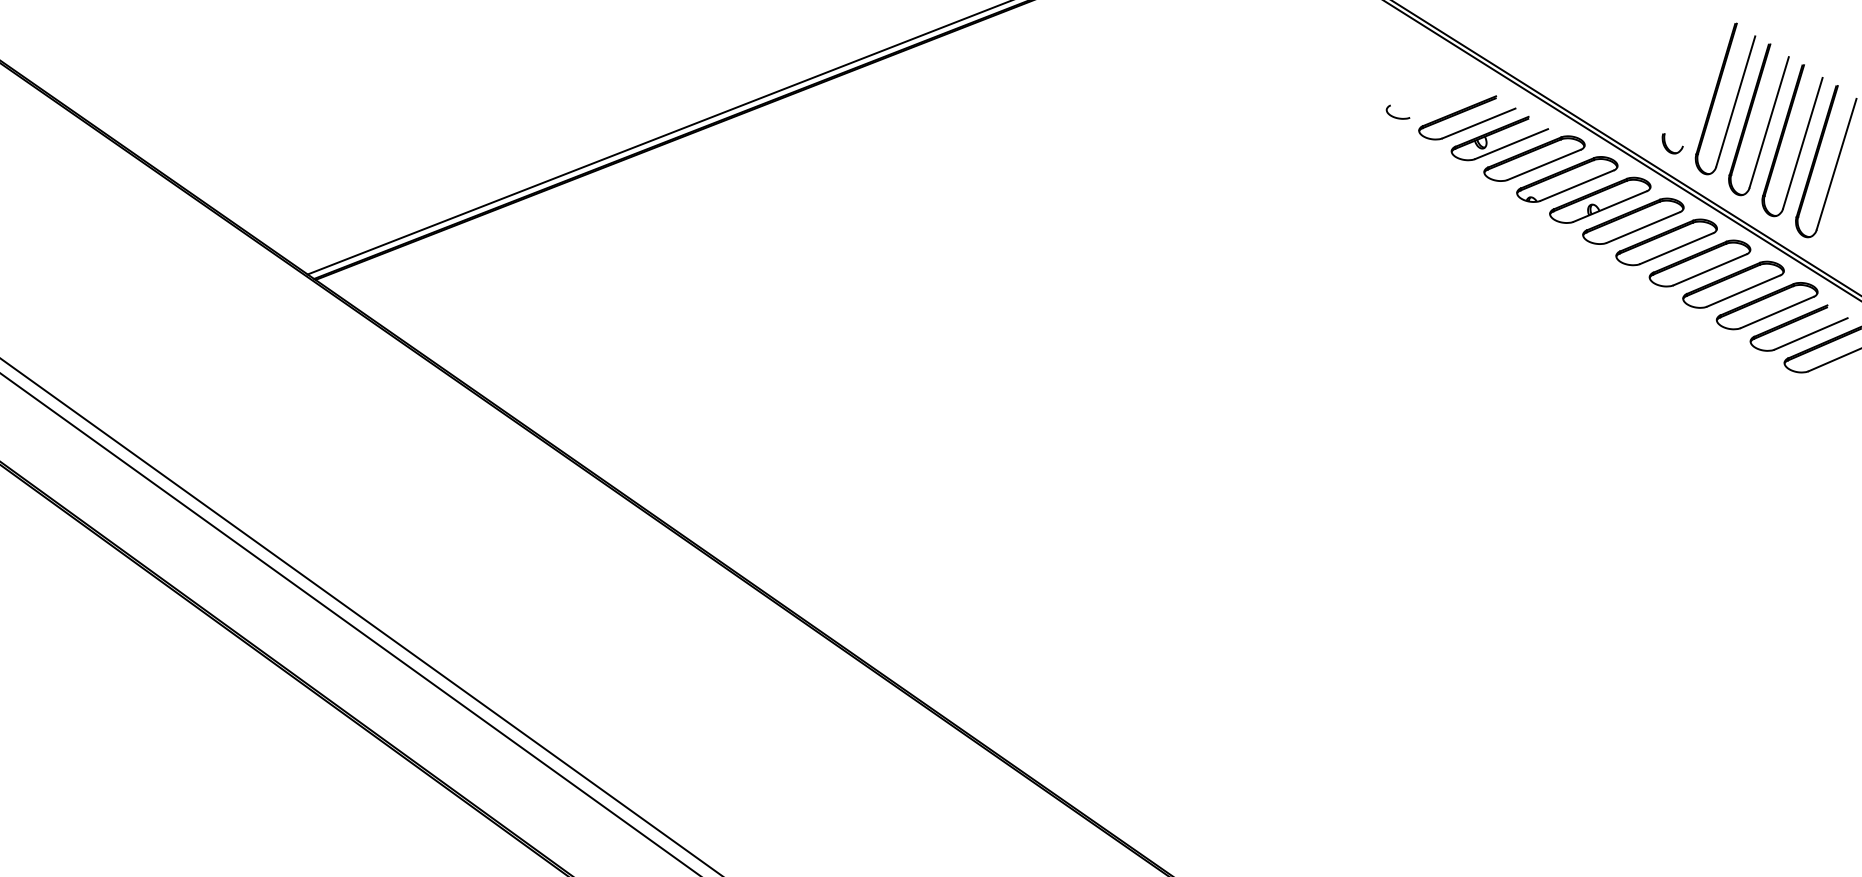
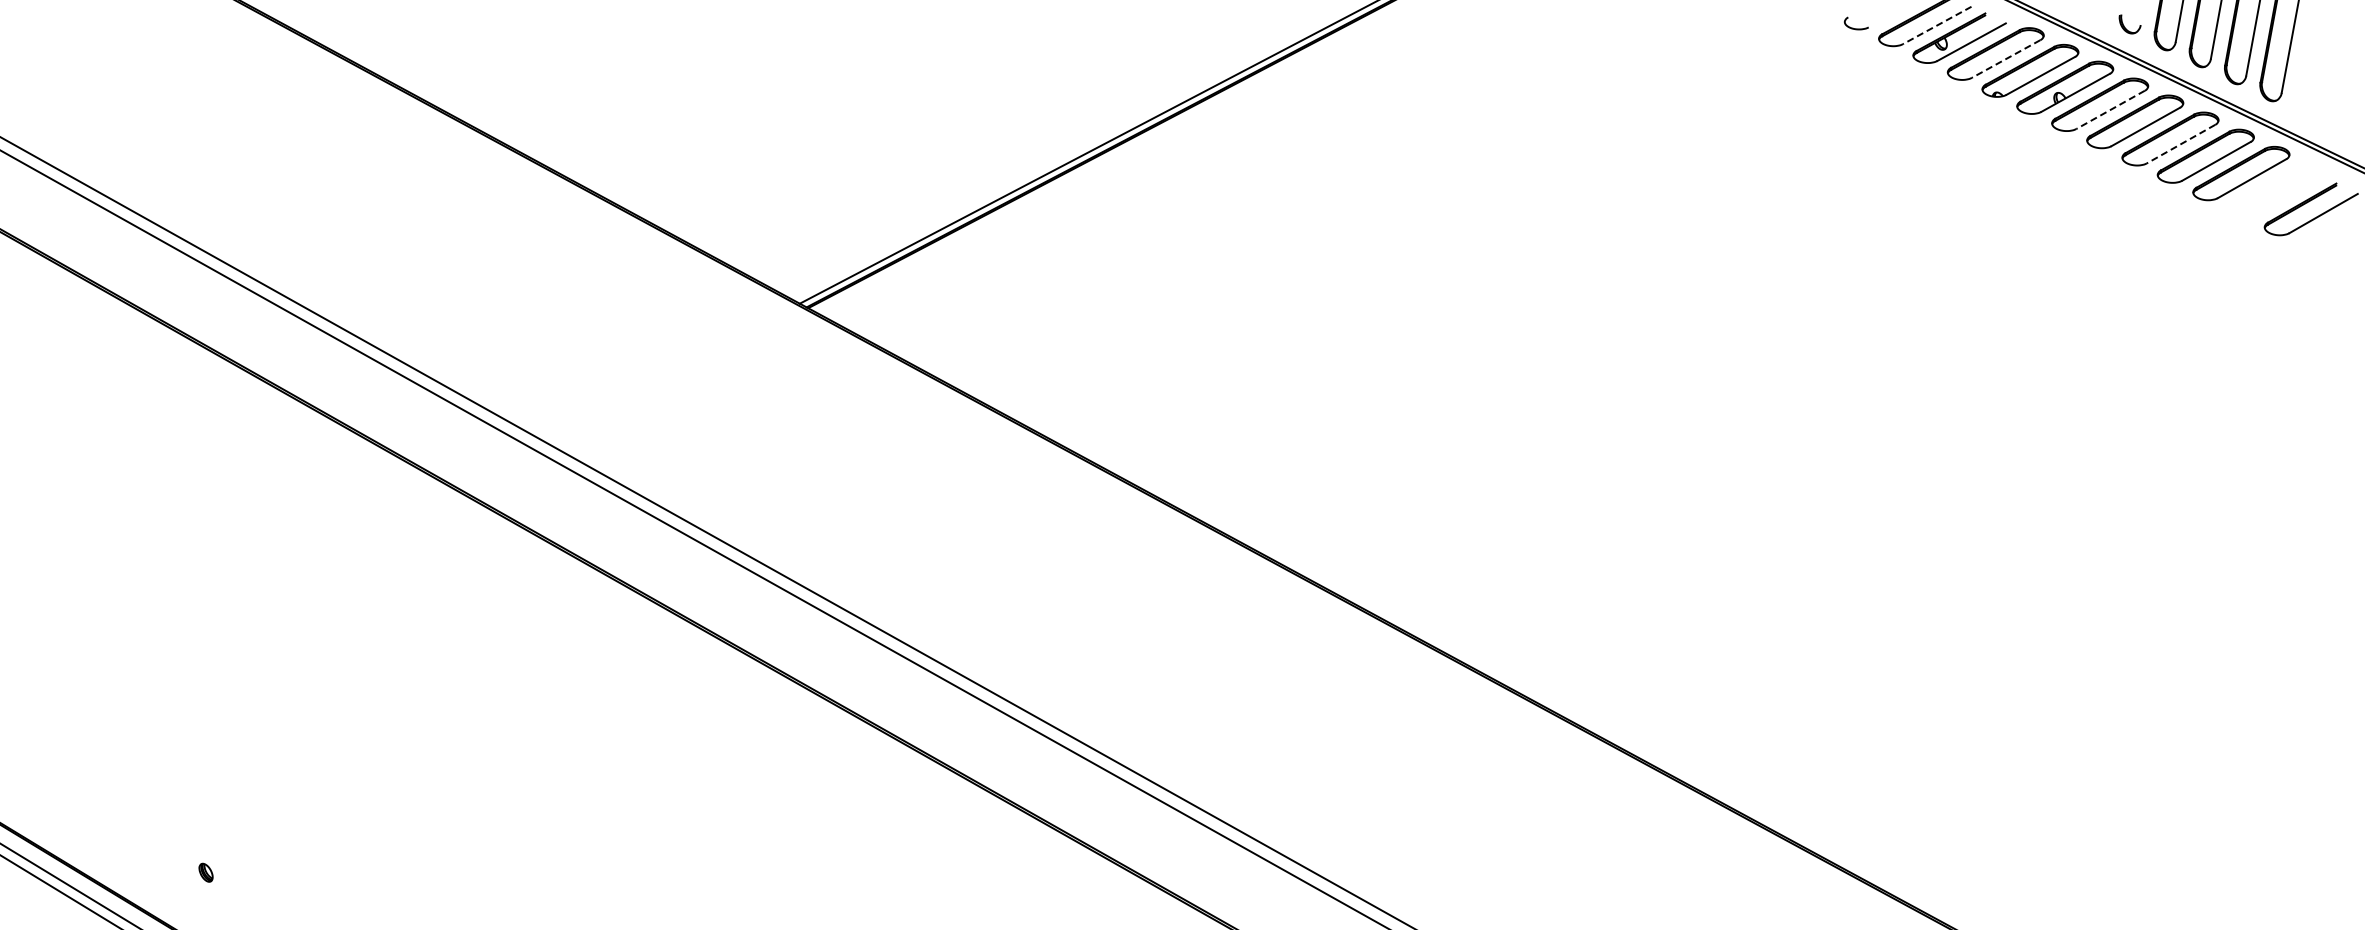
line: (1478, 123) -> (1936, 25), solid -> dashed
line: (1543, 165) -> (2005, 59), solid -> dashed
line: (1643, 228) -> (2110, 110), solid -> dashed
line: (1709, 270) -> (2180, 144), solid -> dashed
part: (1797, 321) -> (2272, 185), removed

